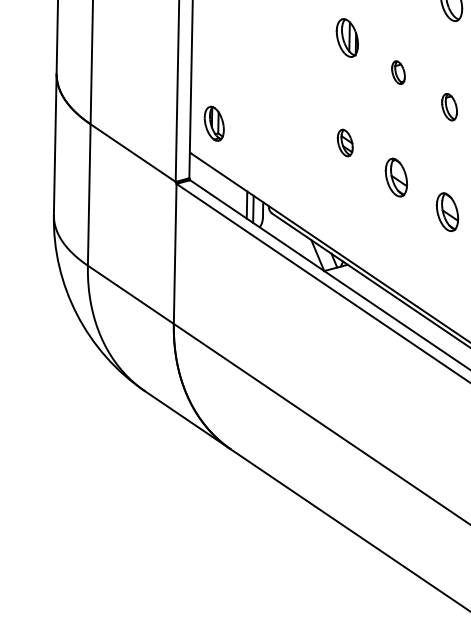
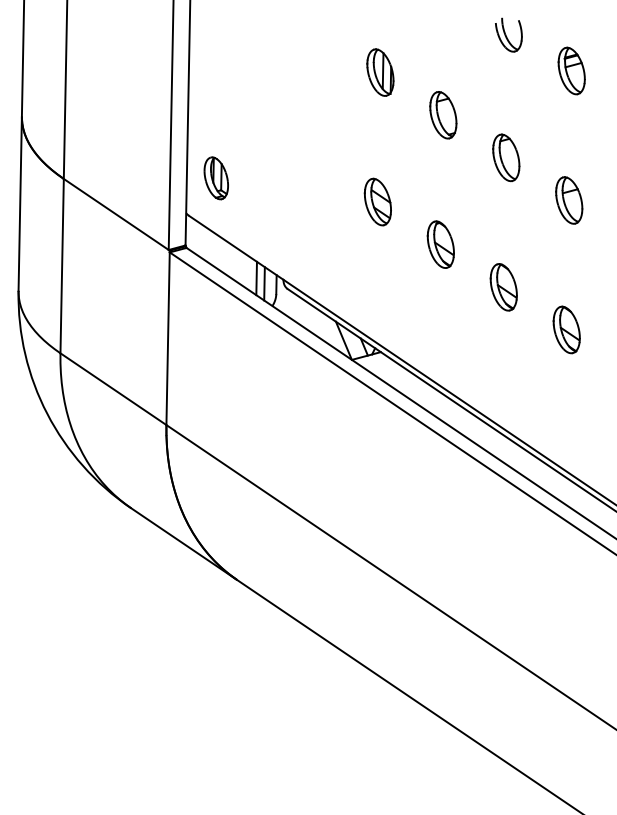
part: (398, 72) -> (443, 115), size x1.67
part: (449, 106) -> (506, 157), size x1.43
part: (345, 142) -> (377, 201), size x1.43

